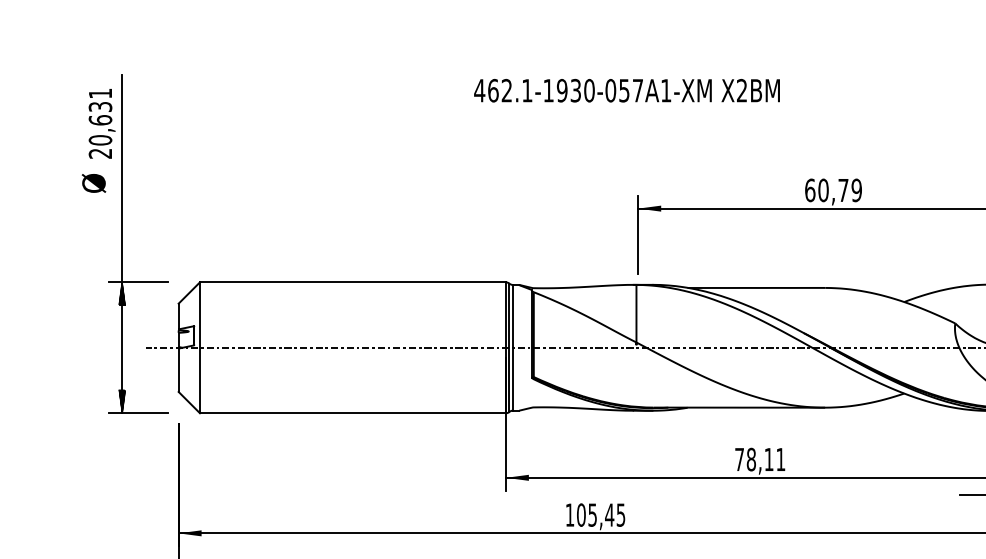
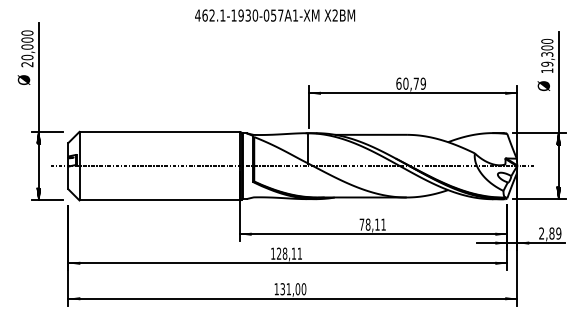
text: (627, 90) -> (275, 15), moved
text: (100, 105) -> (27, 39), 20,631 -> 20,000
text: (599, 514) -> (288, 253), 105,45 -> 128,11

